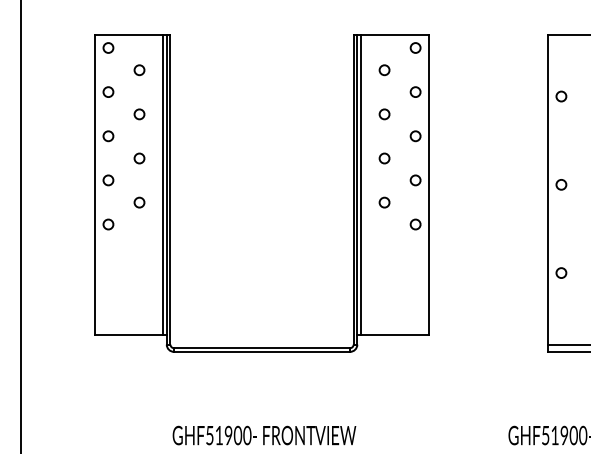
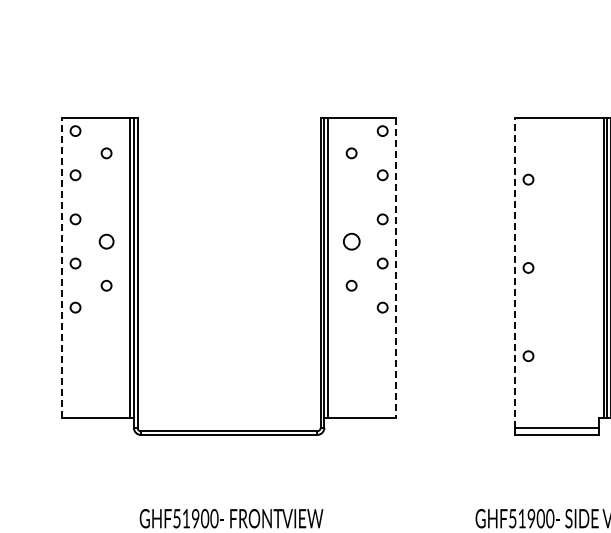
circle: (139, 114) -> (106, 197), removed
circle: (384, 114) -> (351, 197), removed
circle: (139, 158) -> (106, 241), size x1.4
circle: (384, 158) -> (351, 241), size x1.6
line: (95, 184) -> (62, 267), solid -> dashed
line: (428, 185) -> (395, 268), solid -> dashed
line: (548, 189) -> (515, 272), solid -> dashed

